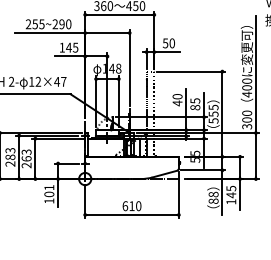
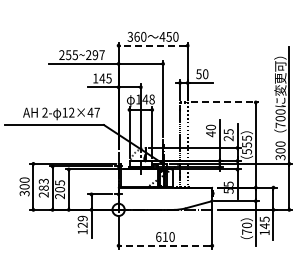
line: (120, 14) -> (153, 45), solid -> dashed
text: (68, 24) -> (101, 55), 255~290 -> 255~297
line: (192, 71) -> (225, 102), solid -> dashed
text: (247, 94) -> (280, 125), 400 -> 700
text: (195, 107) -> (228, 138), 85 -> 25
text: (26, 155) -> (59, 186), 263 -> 205
text: (49, 190) -> (82, 221), 101 -> 129
text: (214, 197) -> (247, 228), 88 -> 70
line: (132, 214) -> (165, 245), solid -> dashed

